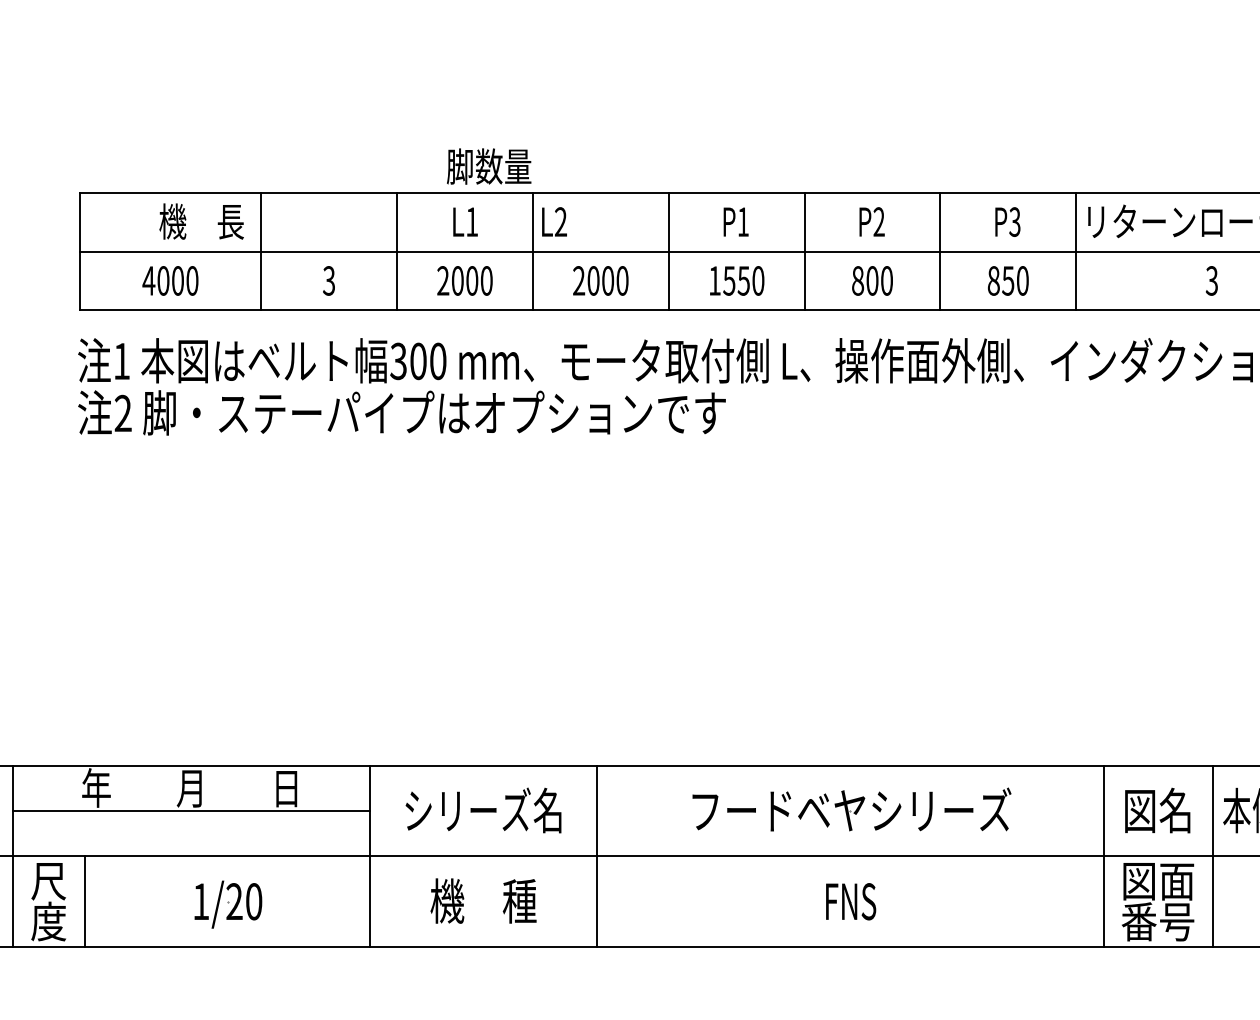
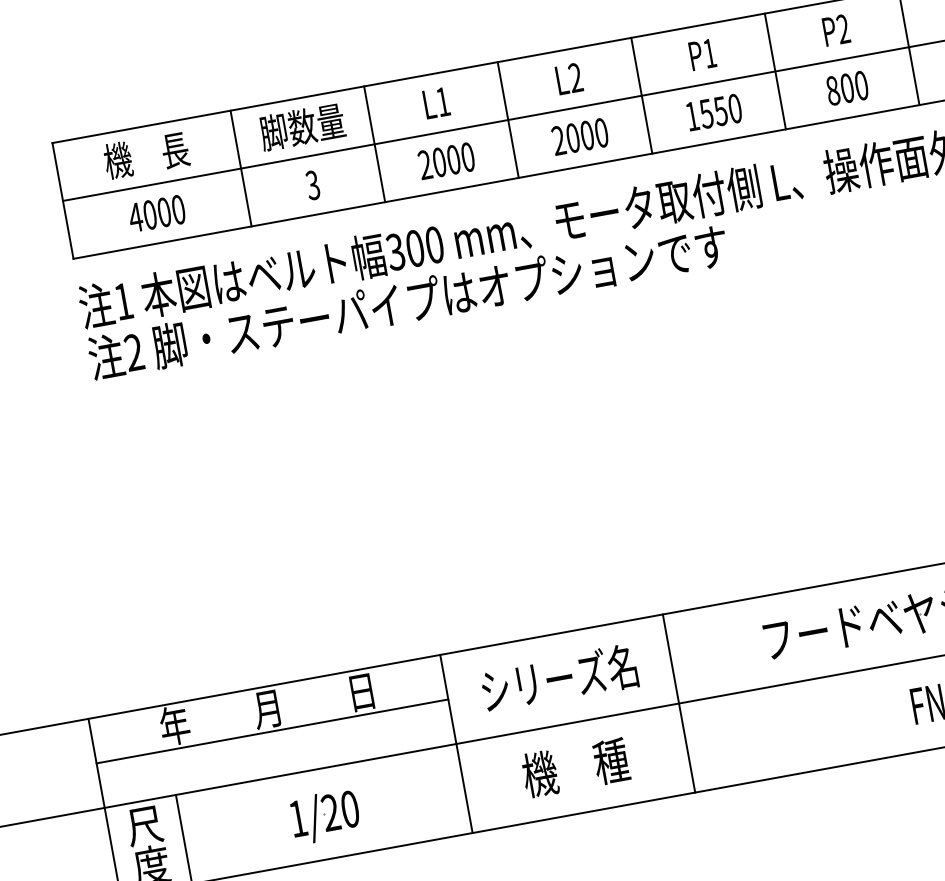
text: (489, 166) -> (302, 126), moved
text: (201, 221) -> (146, 155), moved
text: (554, 221) -> (569, 78), moved

